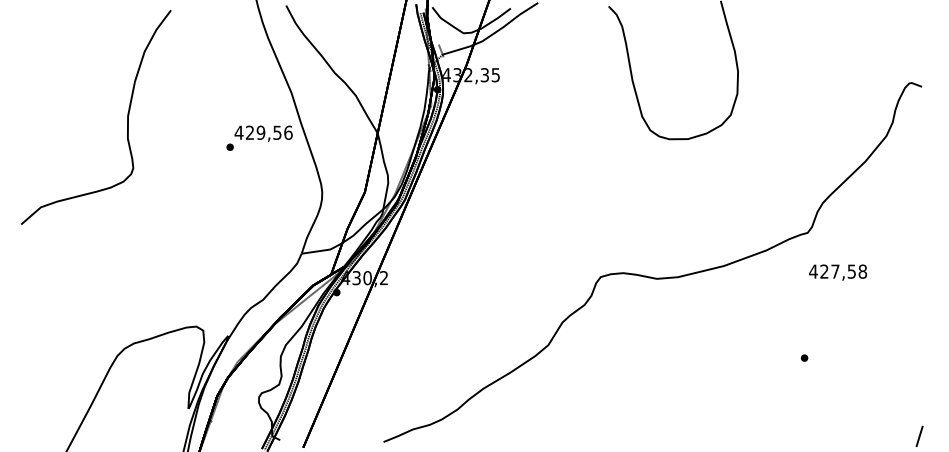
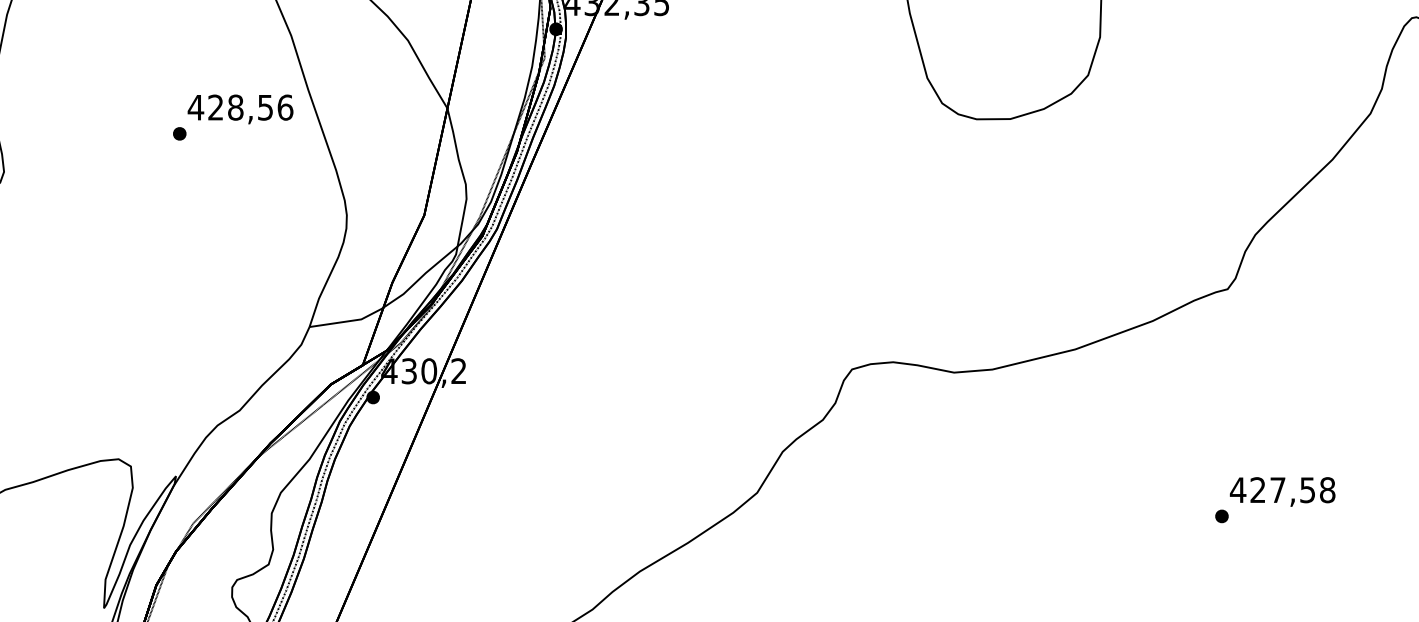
text: (260, 132) -> (234, 107), 429,56 -> 428,56
text: (838, 272) -> (1283, 491), moved

